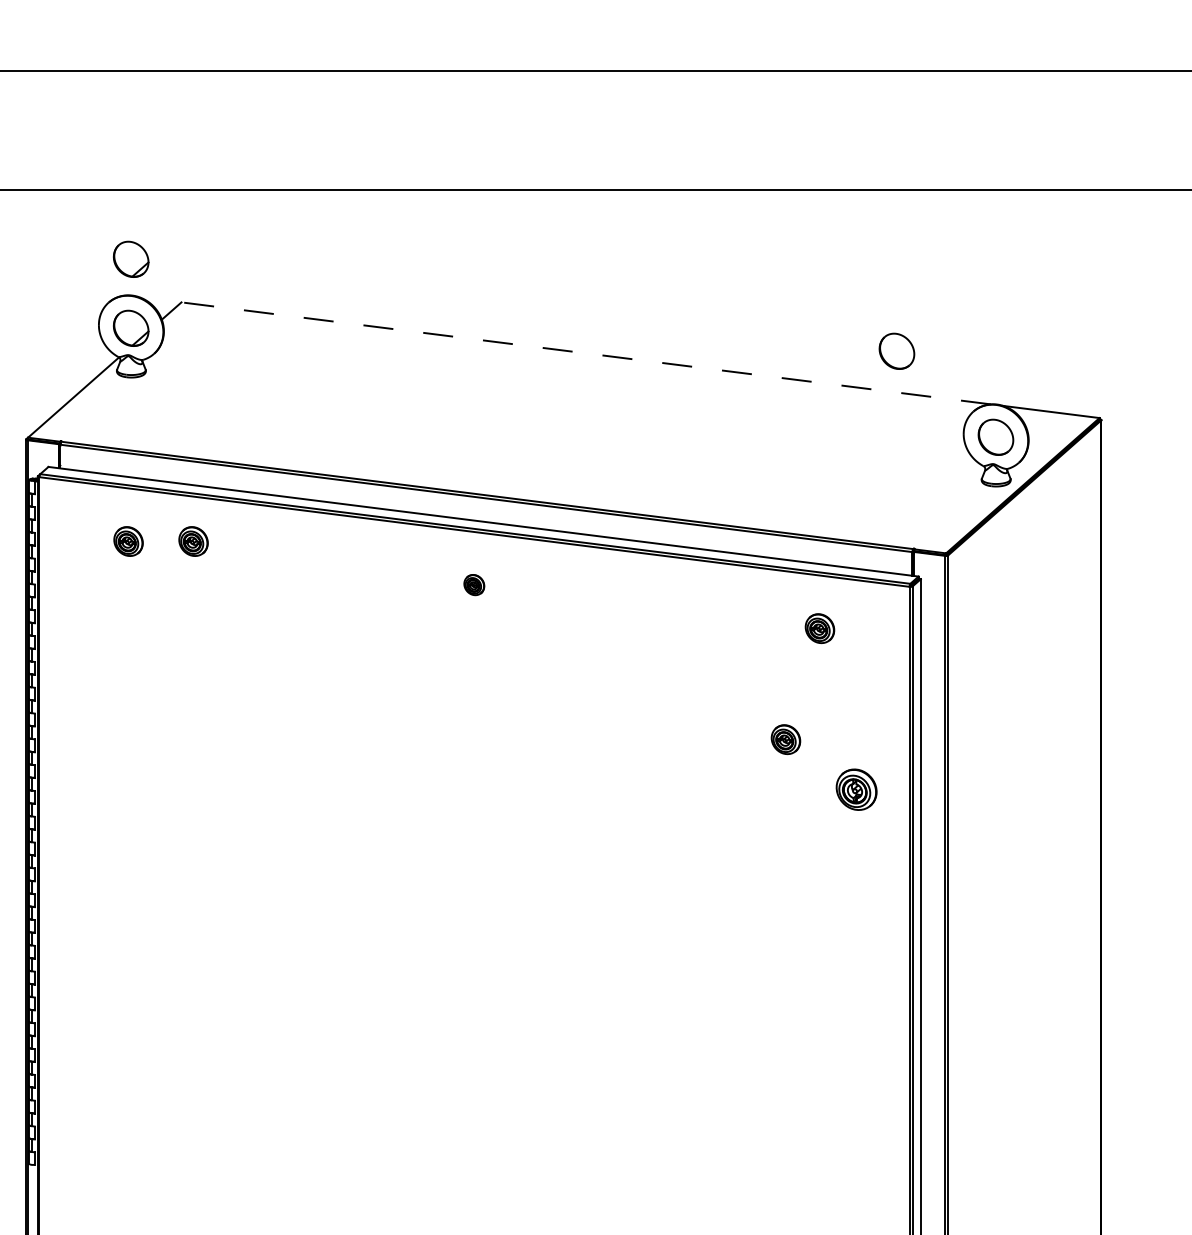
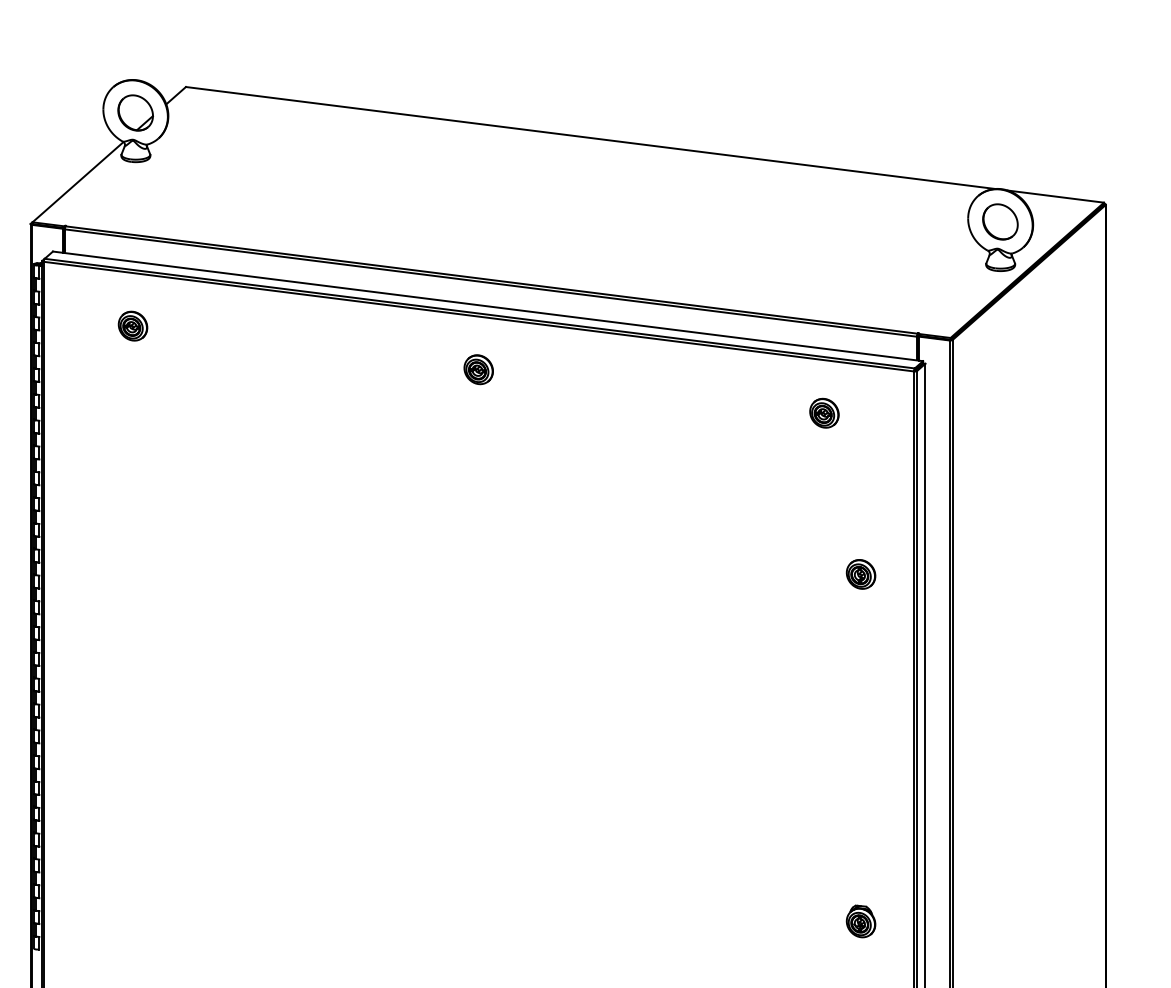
part: (131, 258) -> (135, 43), removed
part: (896, 350) -> (900, 135), removed
line: (586, 353) -> (590, 138), dashed -> solid
part: (193, 541) -> (197, 326), removed
part: (474, 584) -> (478, 369), size x1.43
part: (785, 739) -> (789, 524), removed
part: (856, 789) -> (860, 574), size x0.71
part: (856, 1136) -> (860, 921), added

